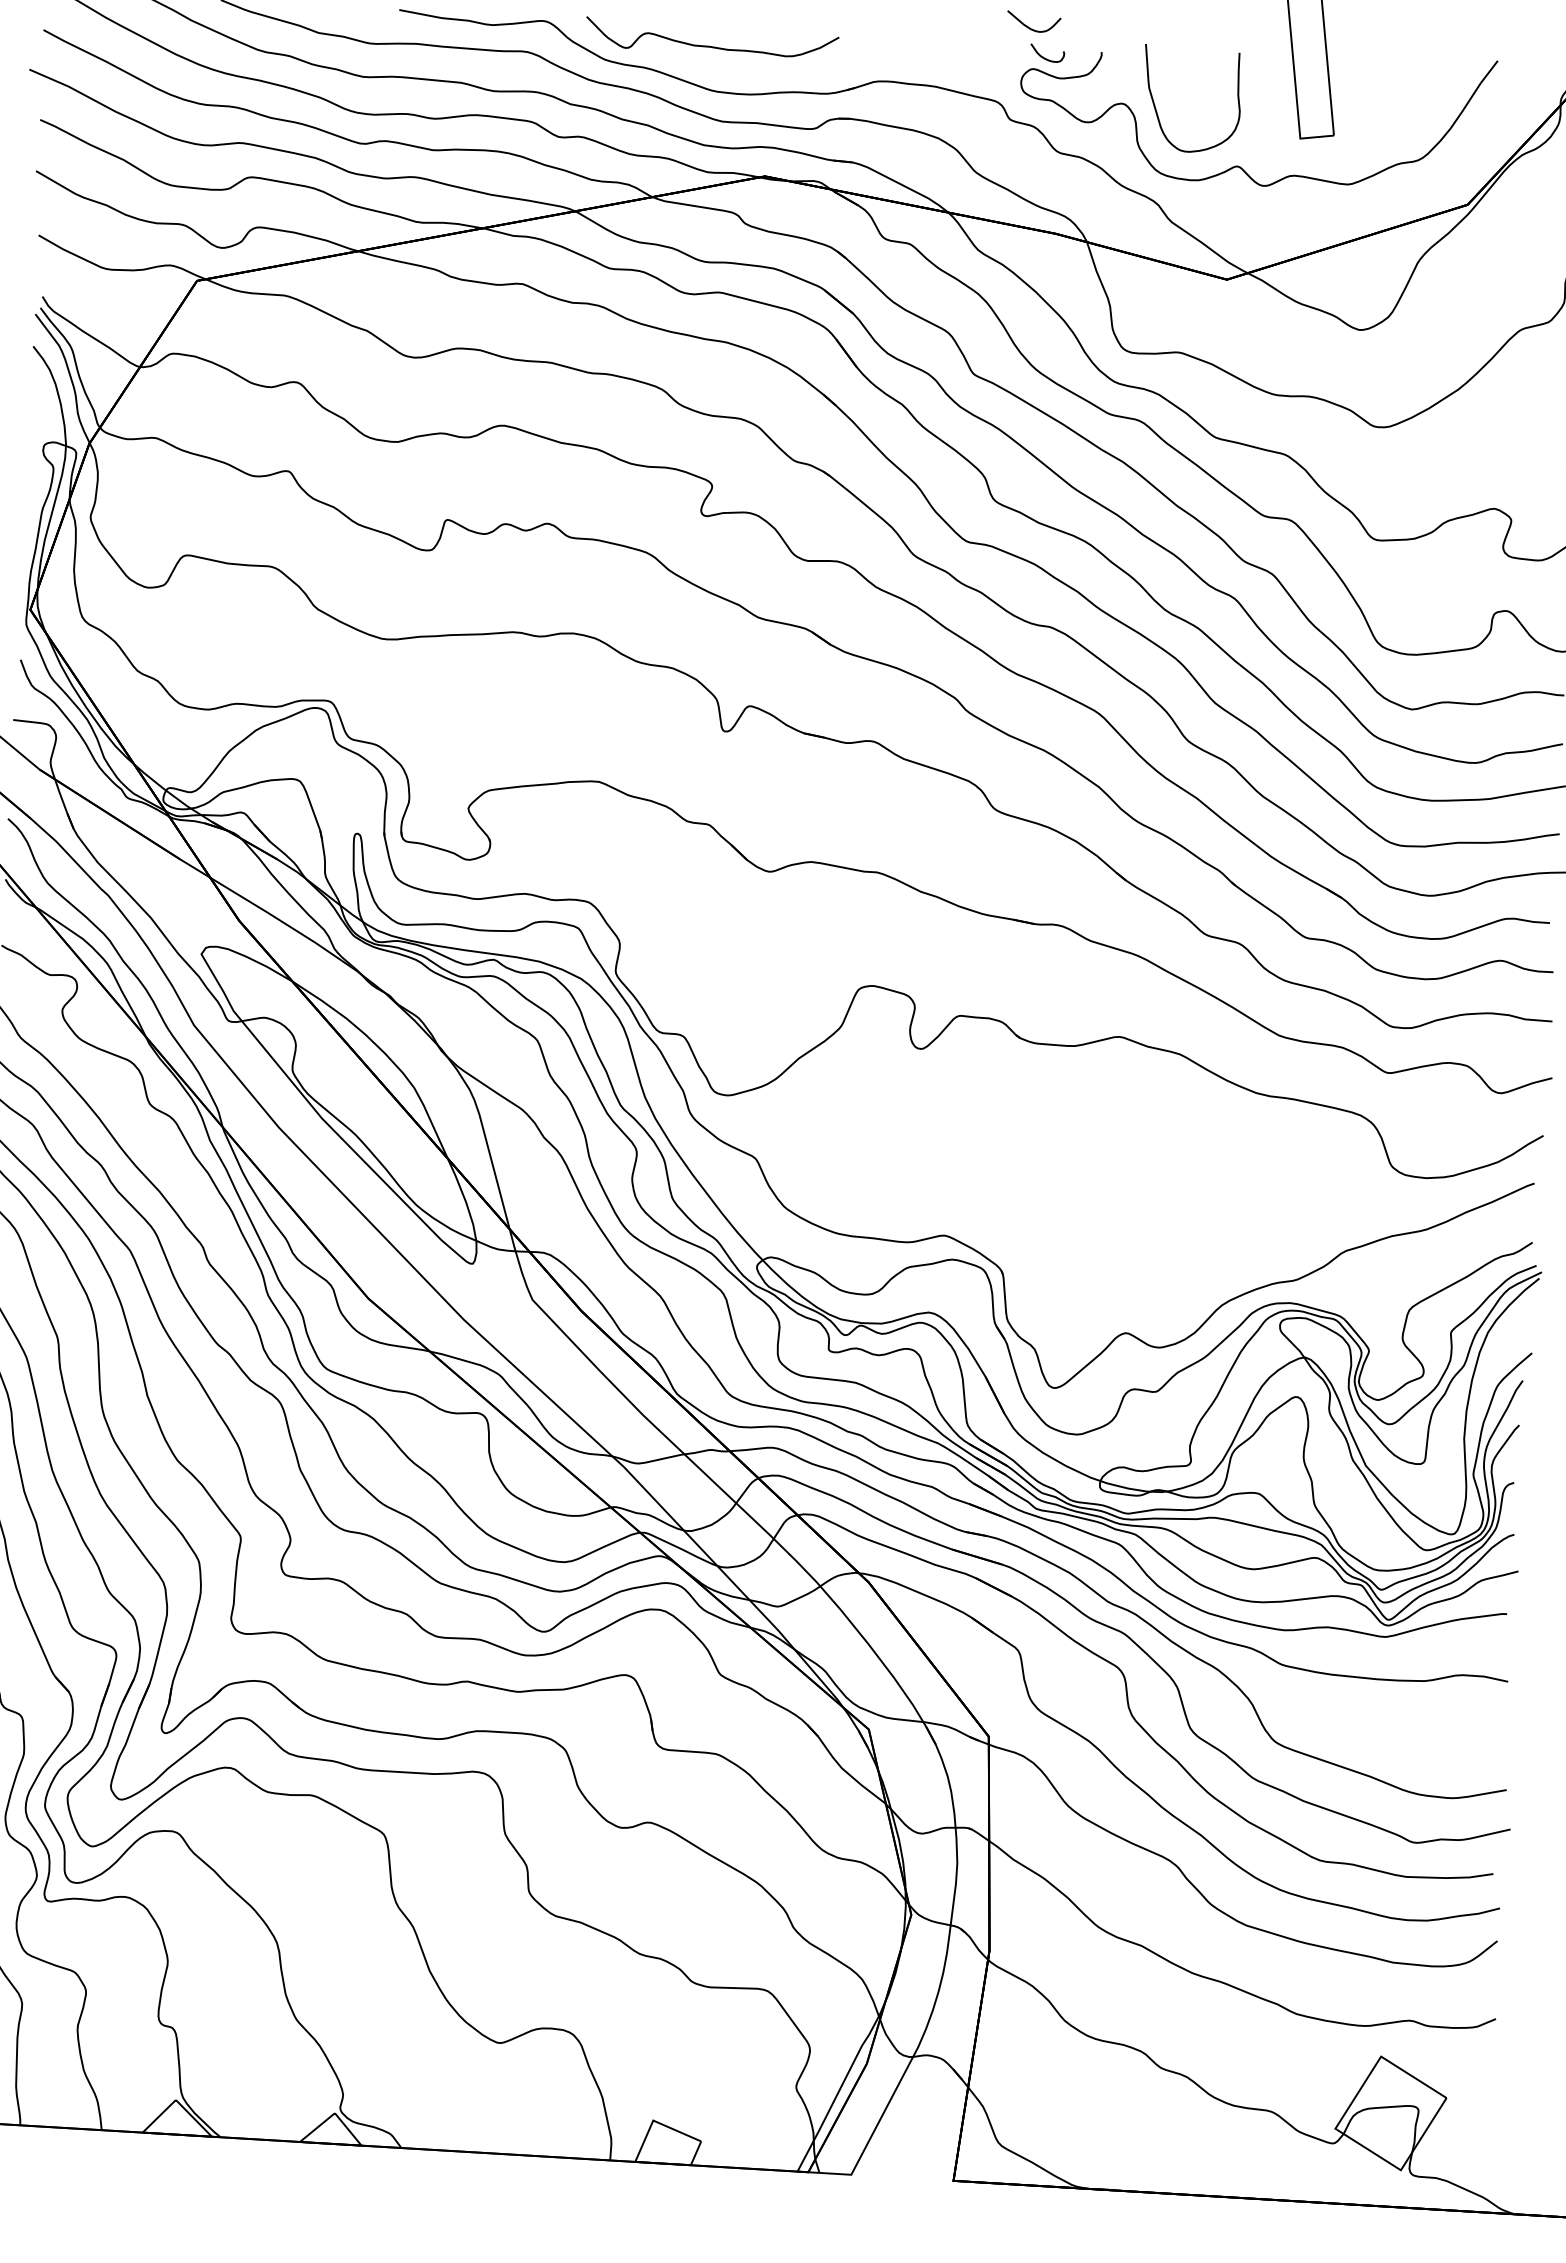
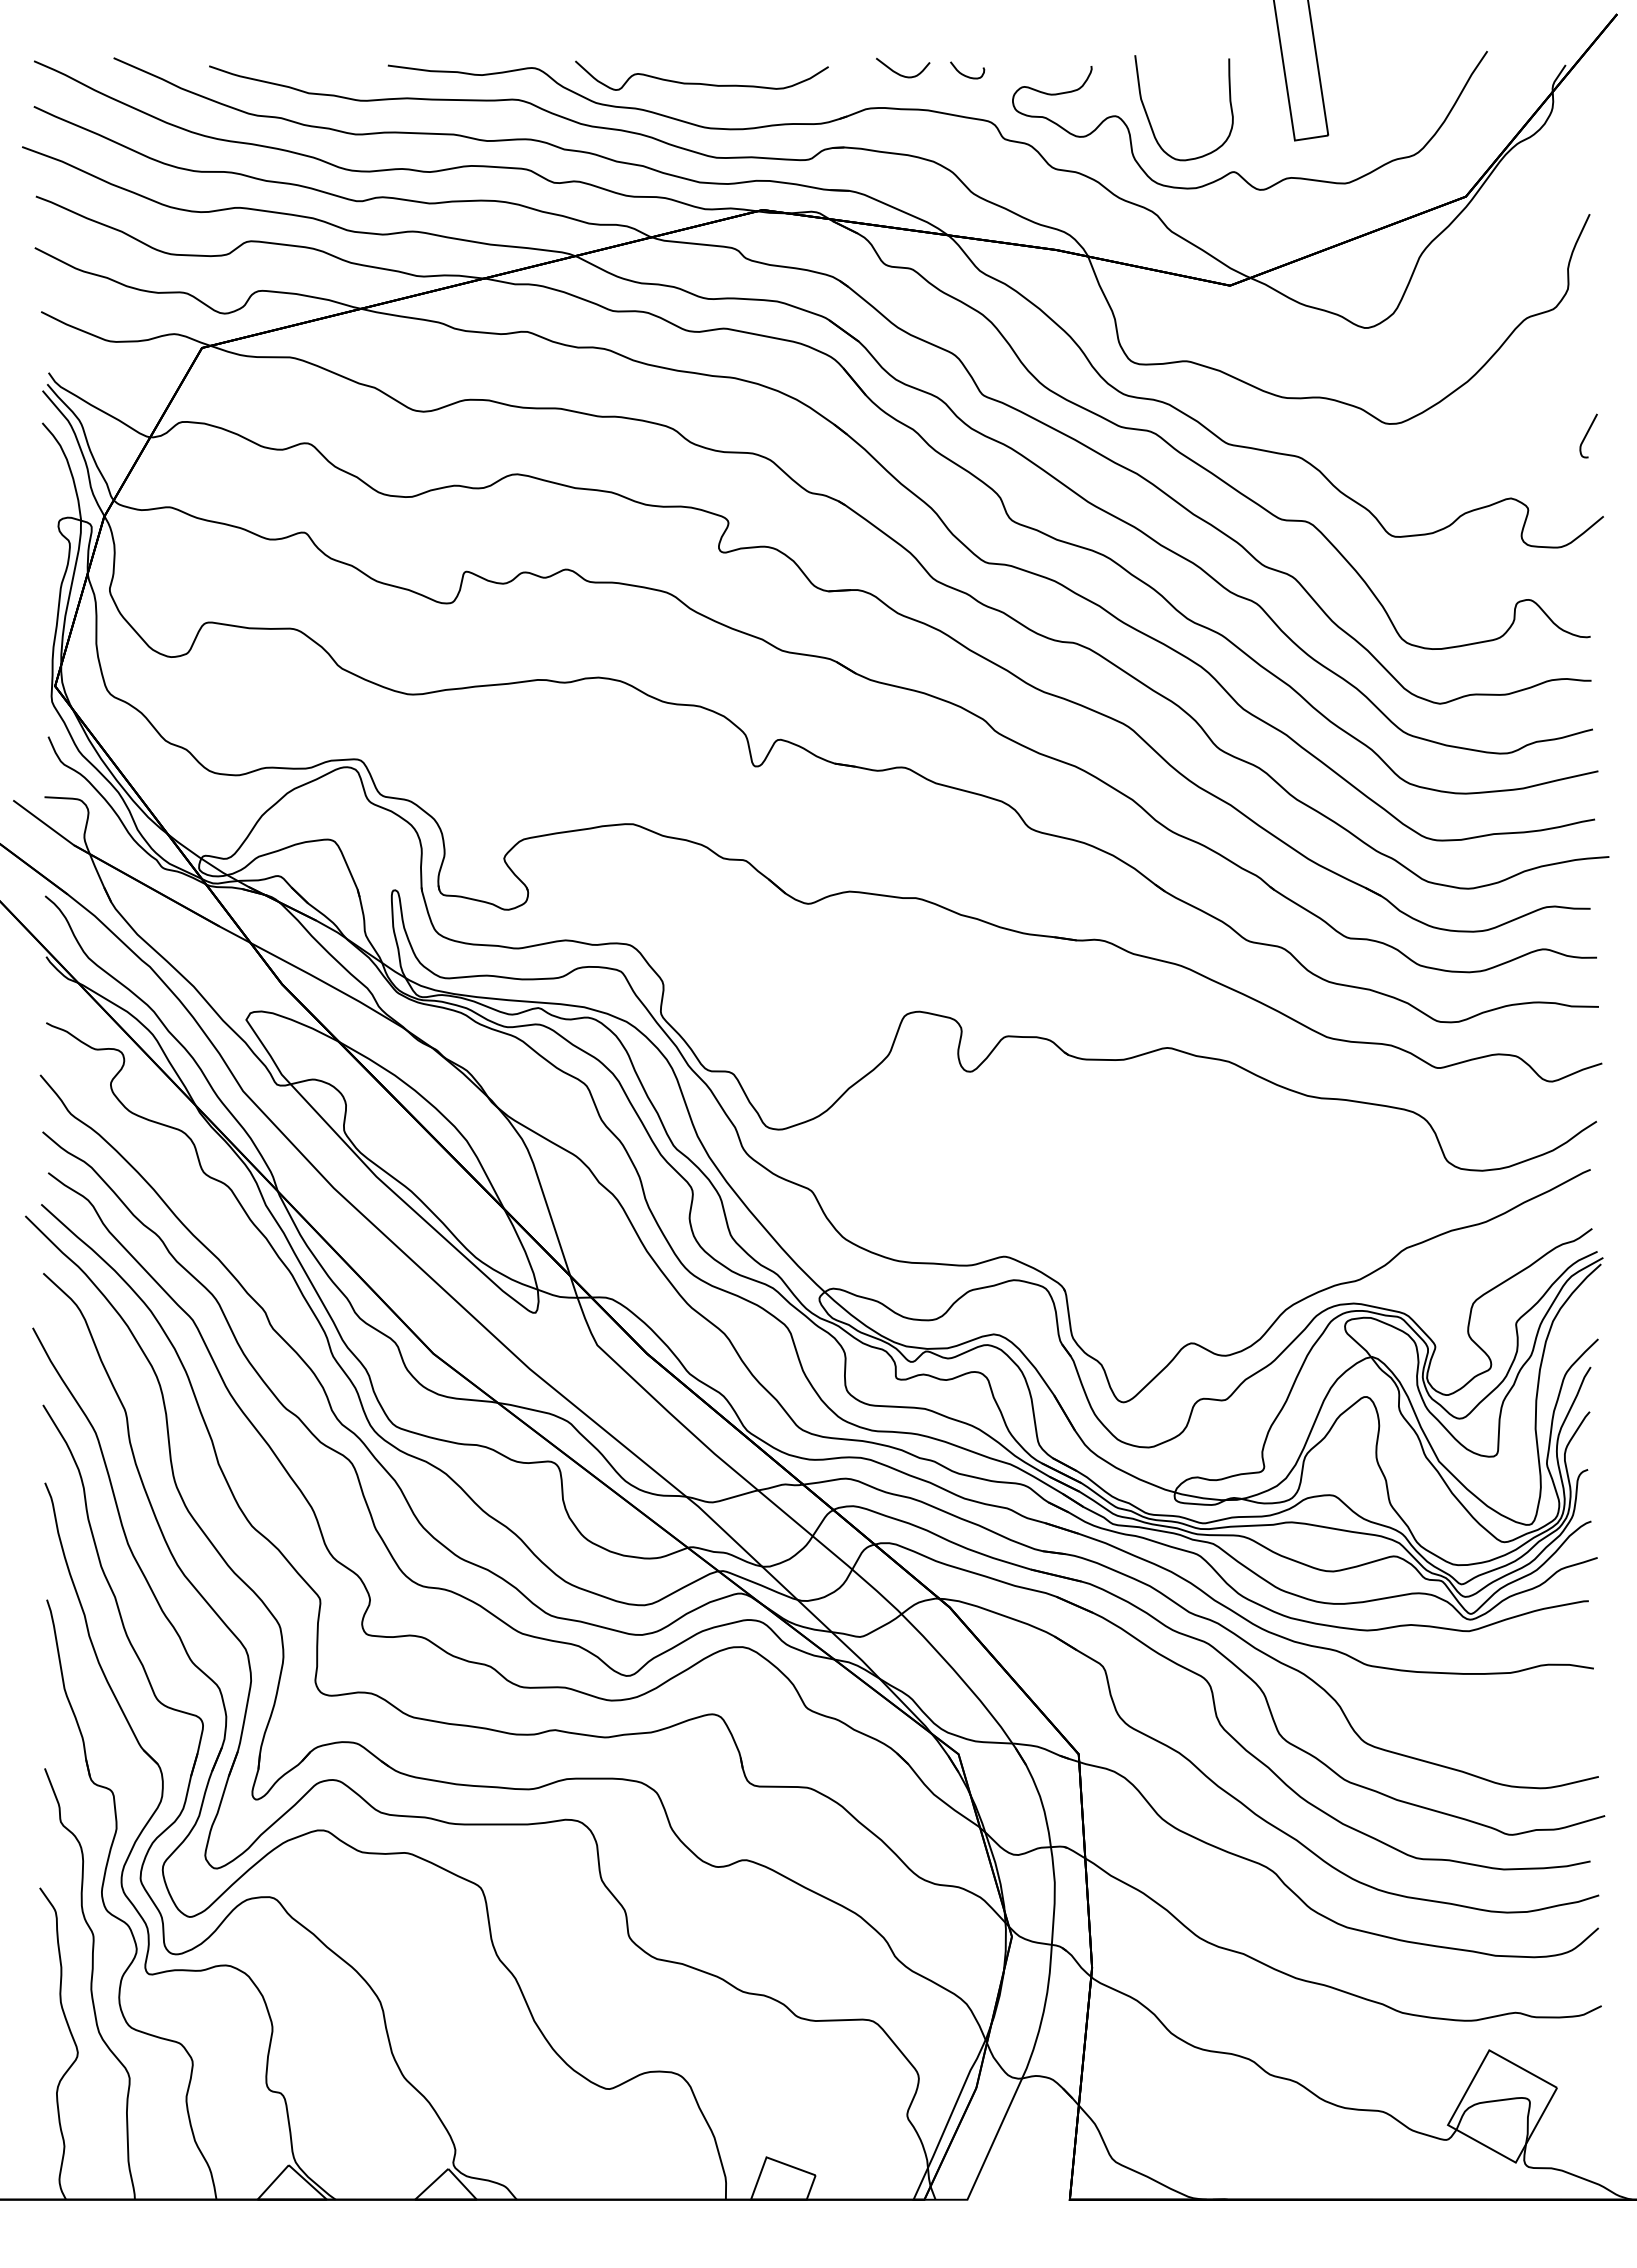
curve: (1030, 27) -> (899, 73), moved
curve: (1044, 57) -> (964, 74), moved

